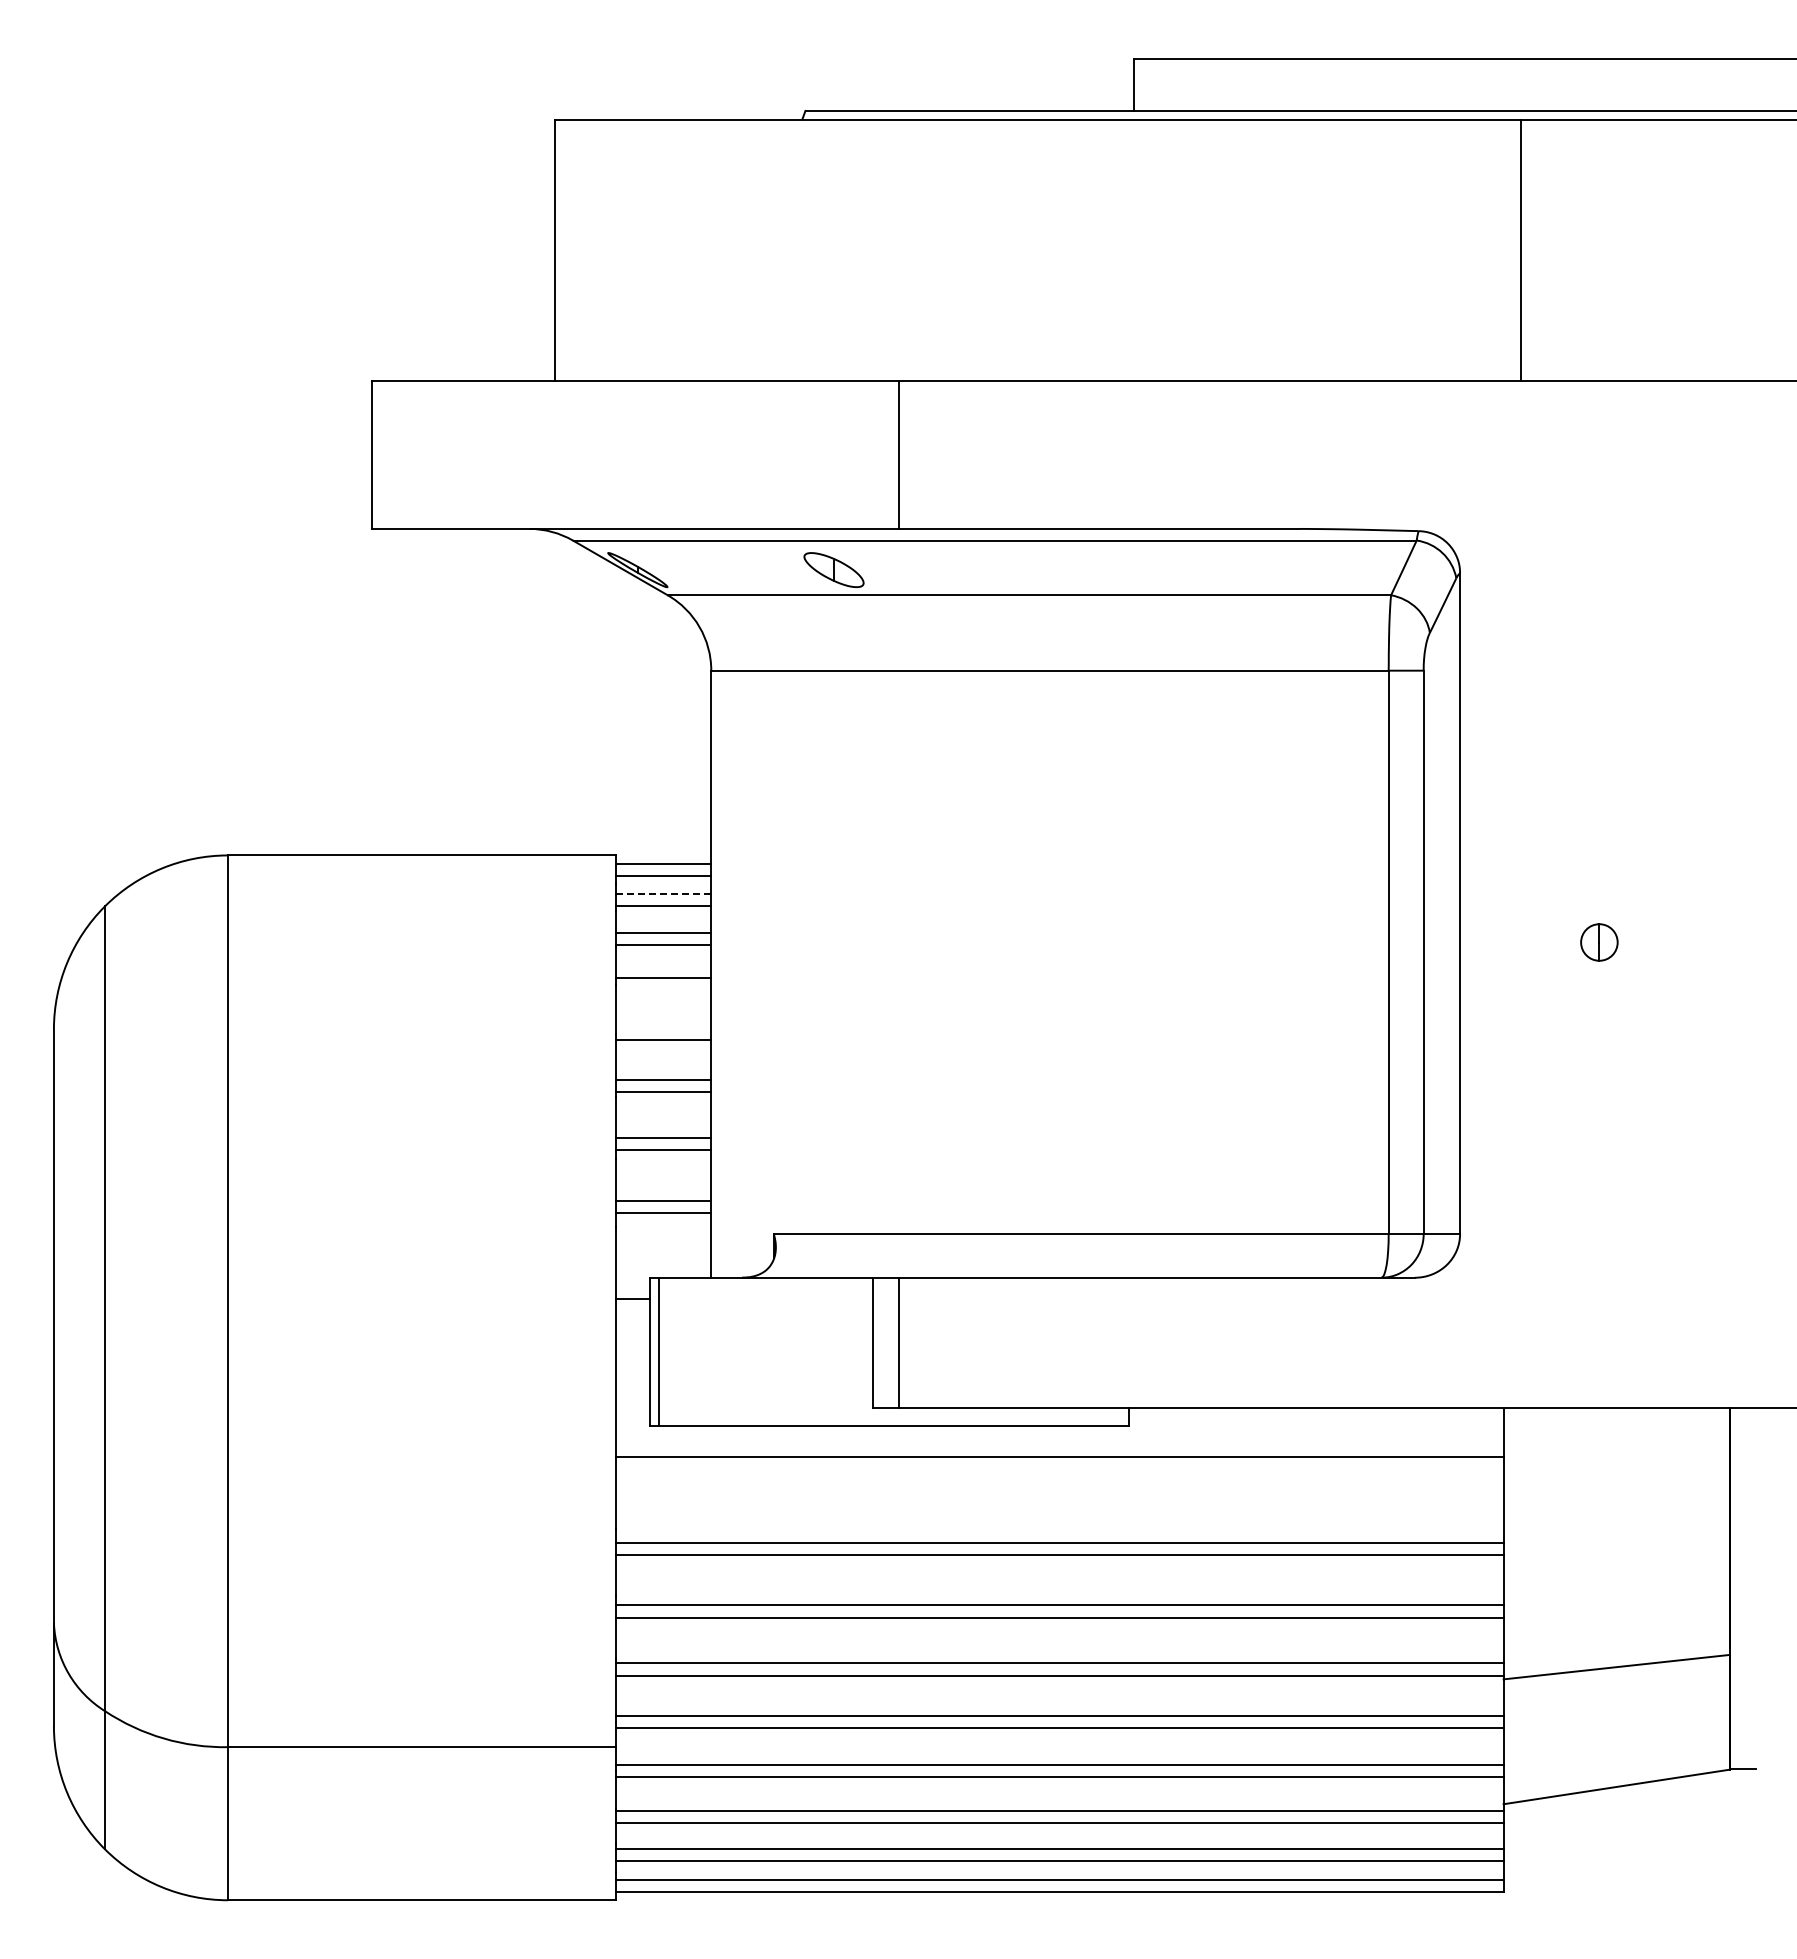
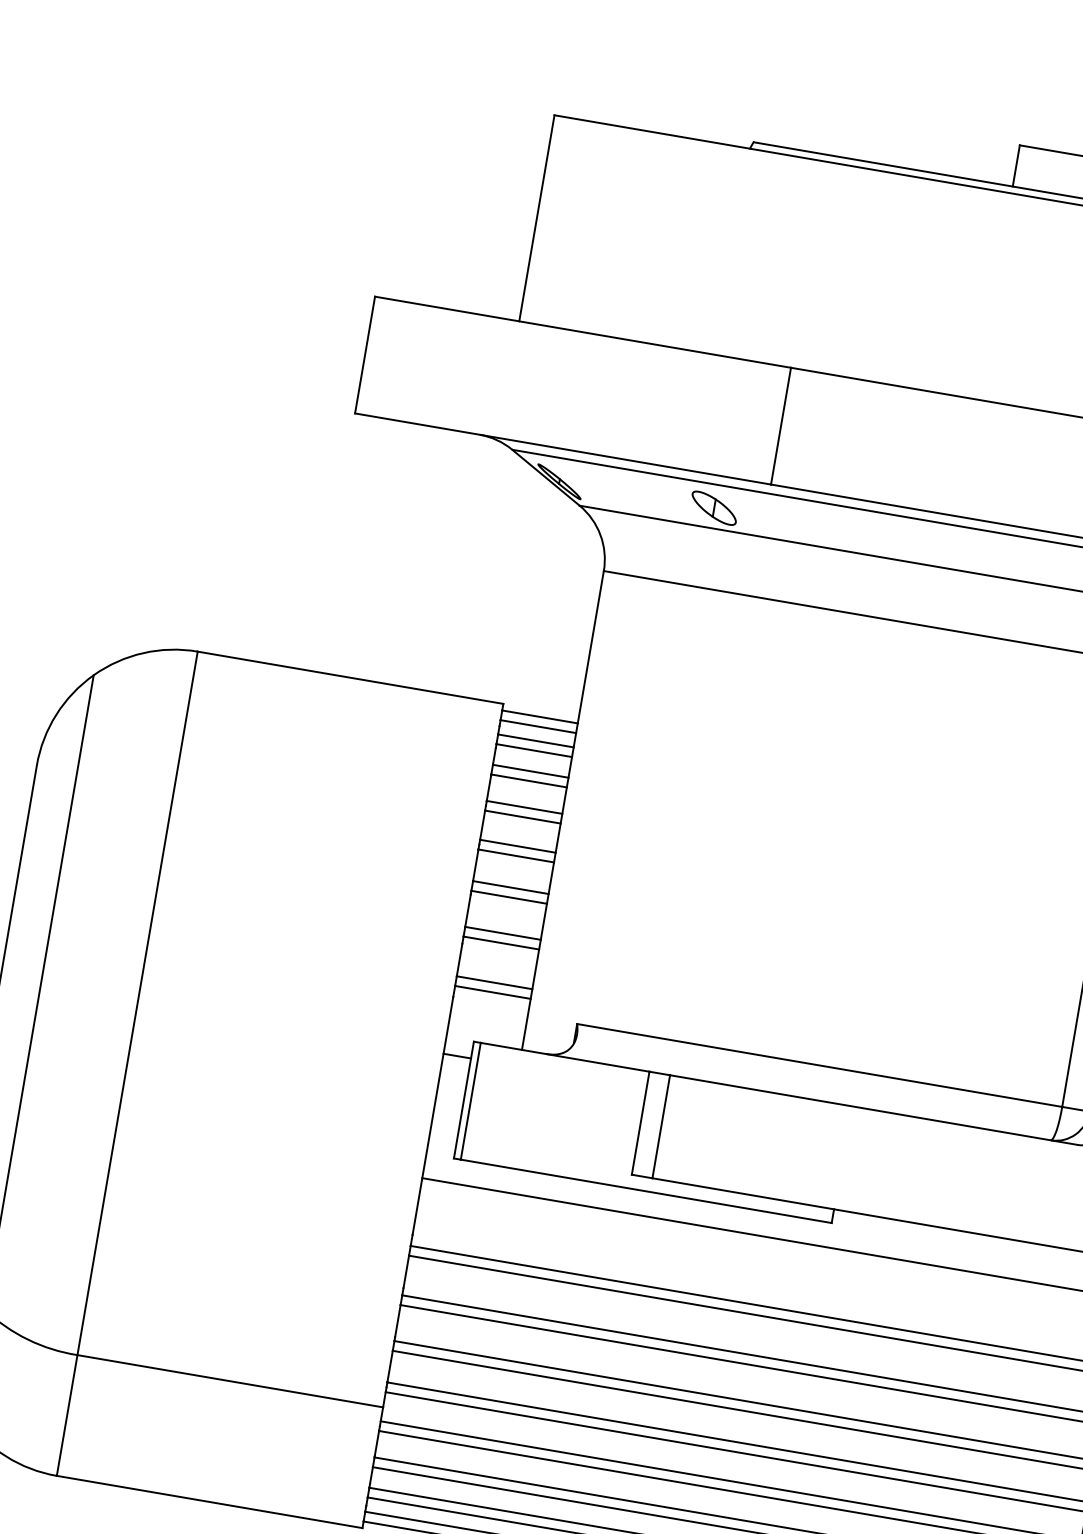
line: (663, 894) -> (535, 741), dashed -> solid
line: (663, 990) -> (523, 816), added
line: (663, 1027) -> (518, 846), added

